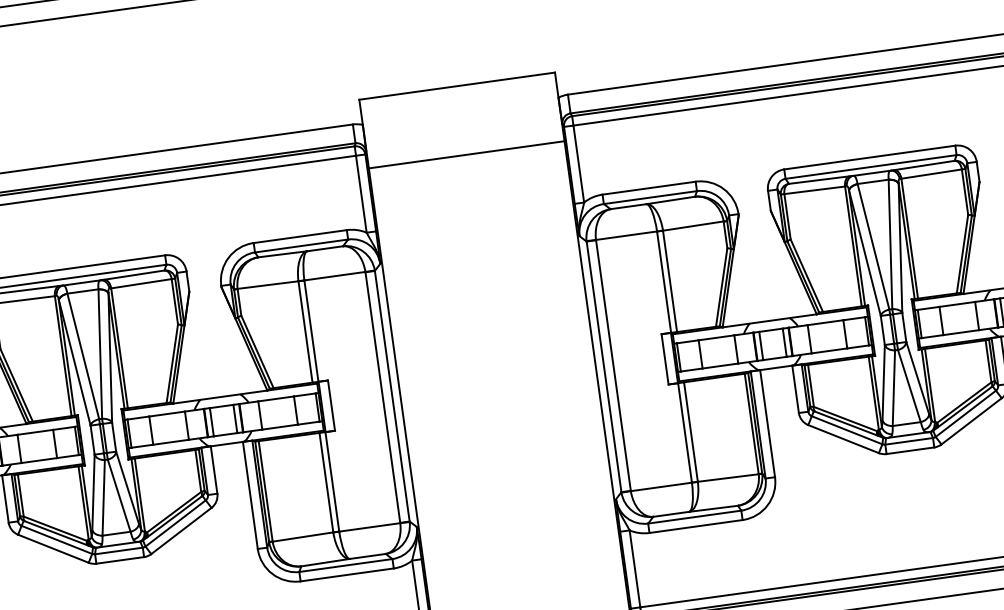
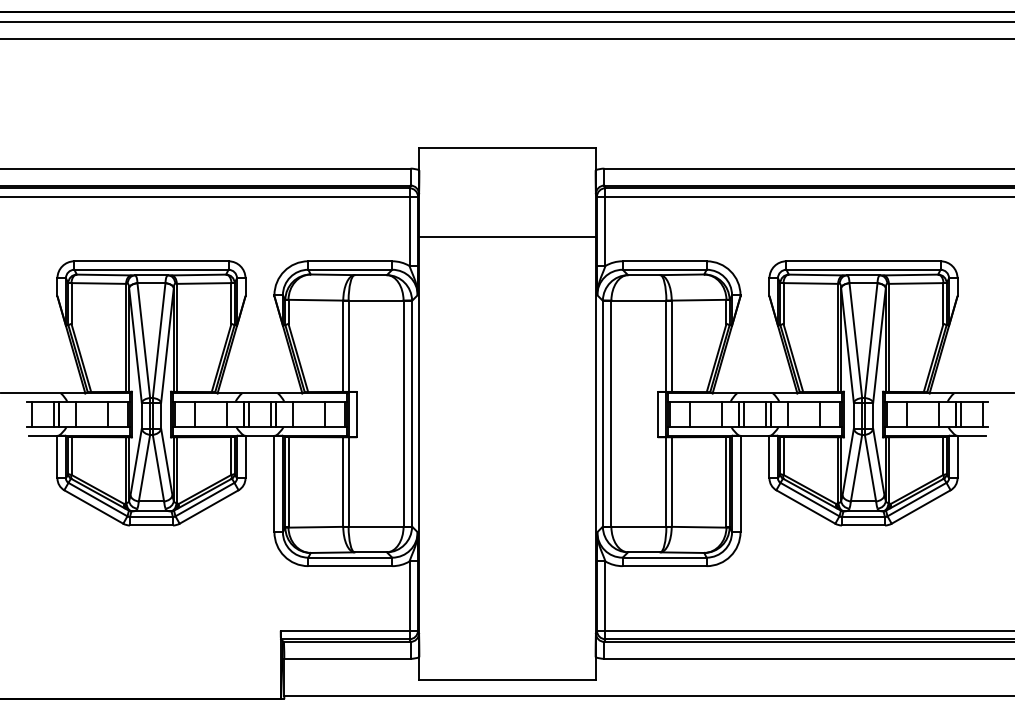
line: (466, 154) -> (507, 237), moved

